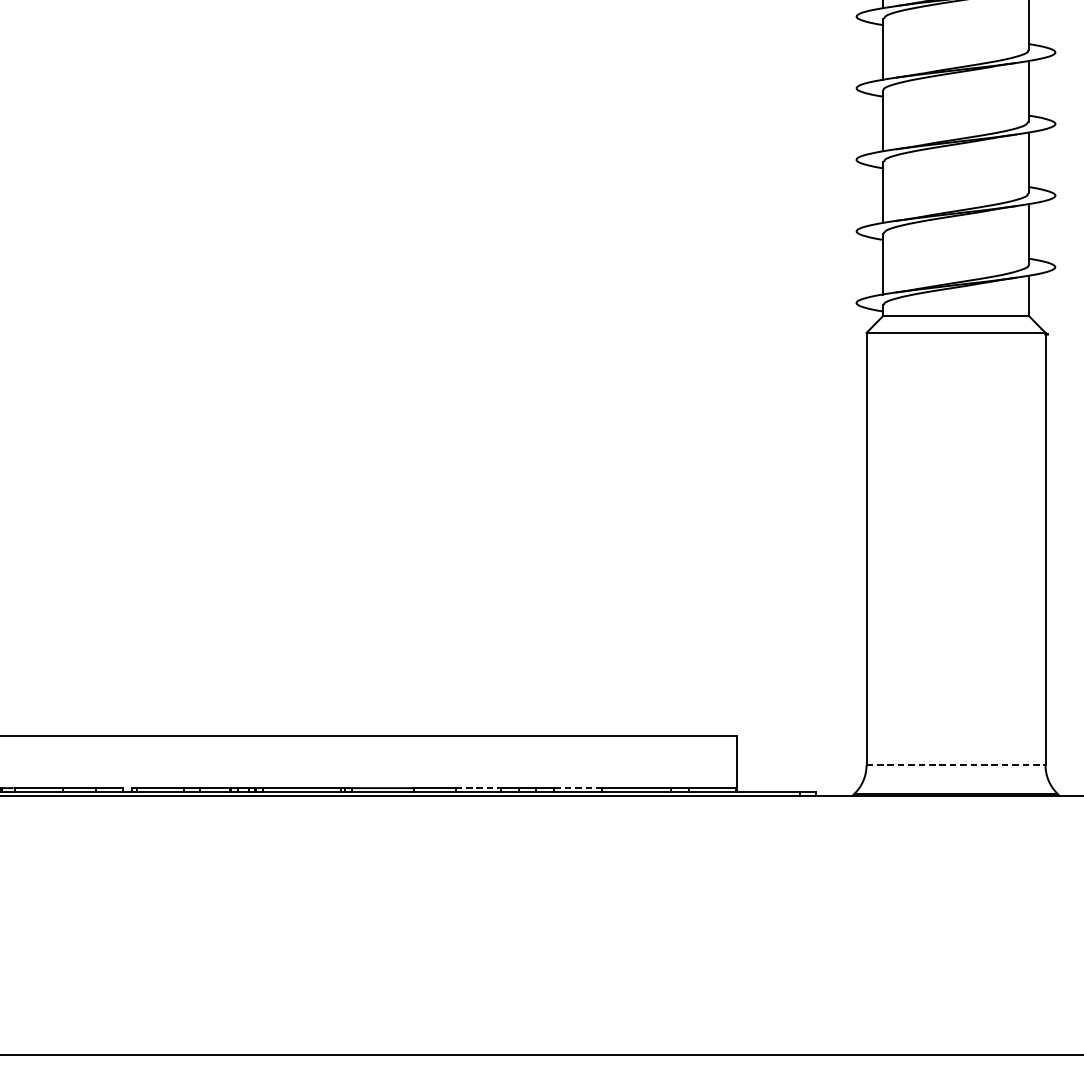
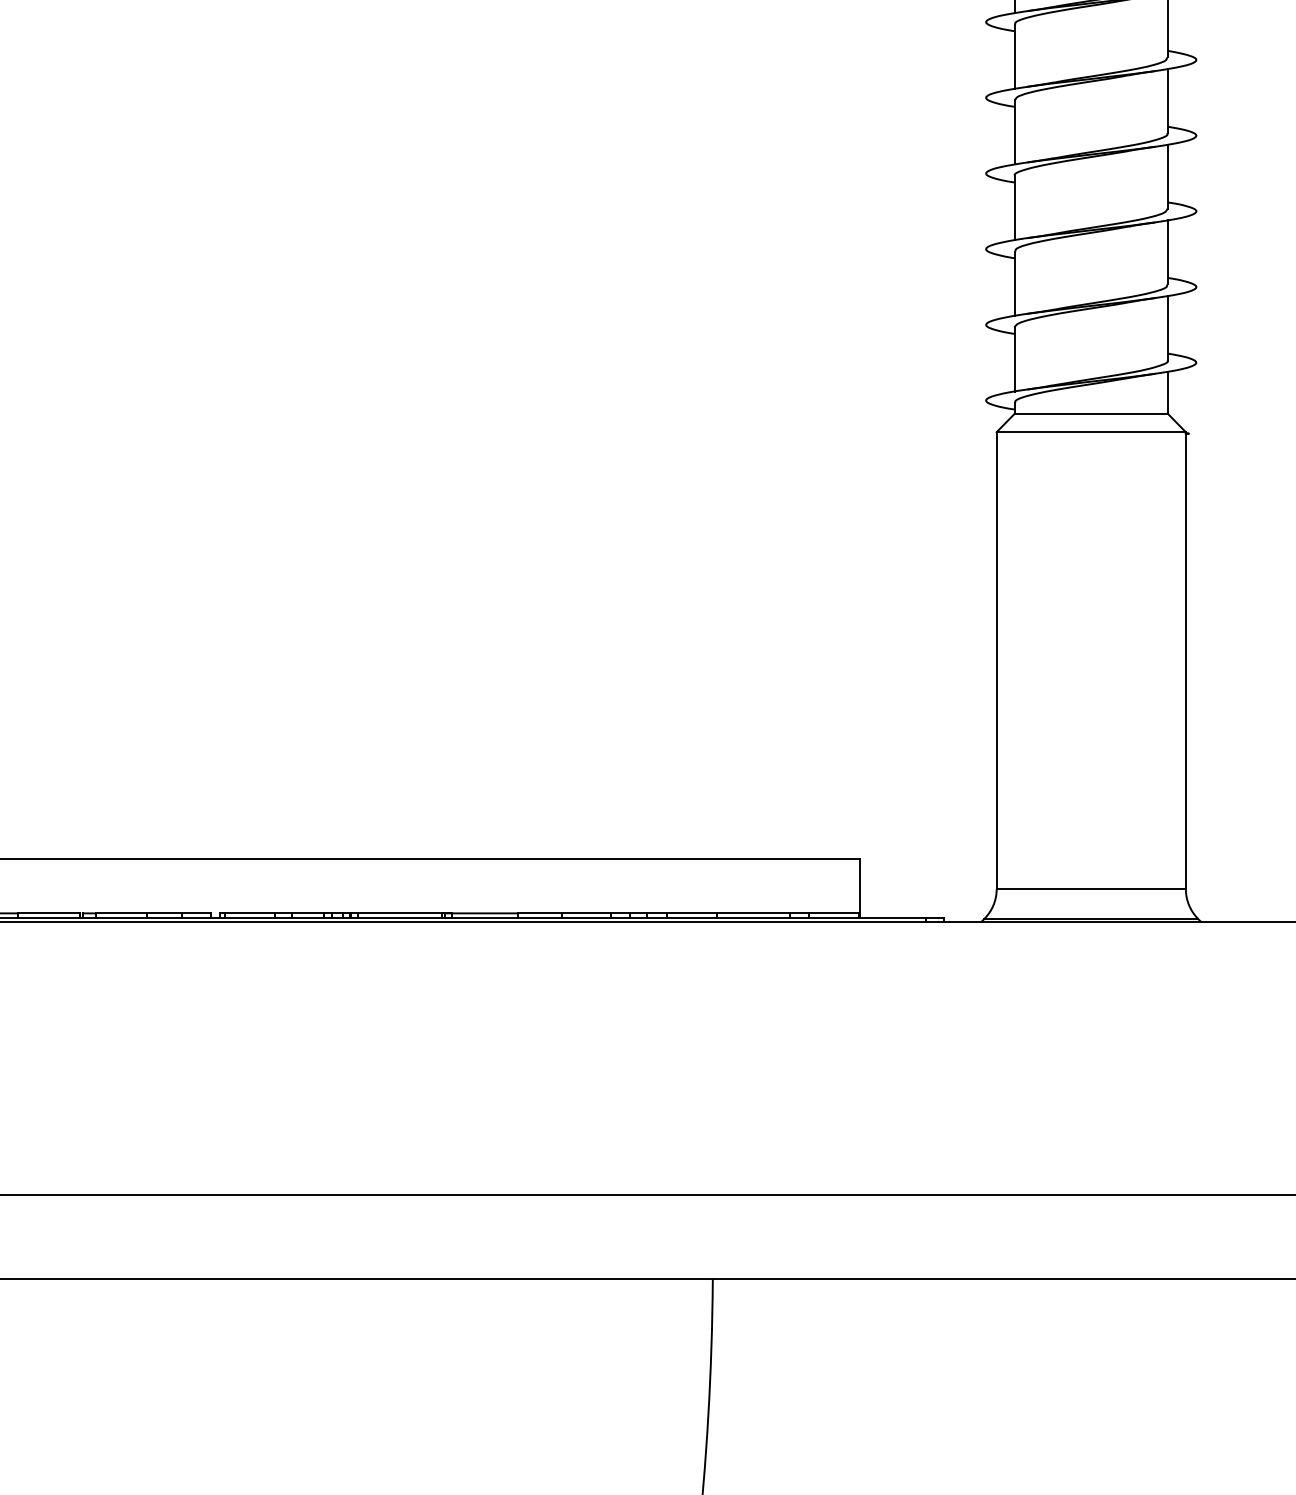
line: (956, 765) -> (1091, 889), dashed -> solid
line: (478, 788) -> (586, 913), dashed -> solid
line: (578, 788) -> (692, 913), dashed -> solid

